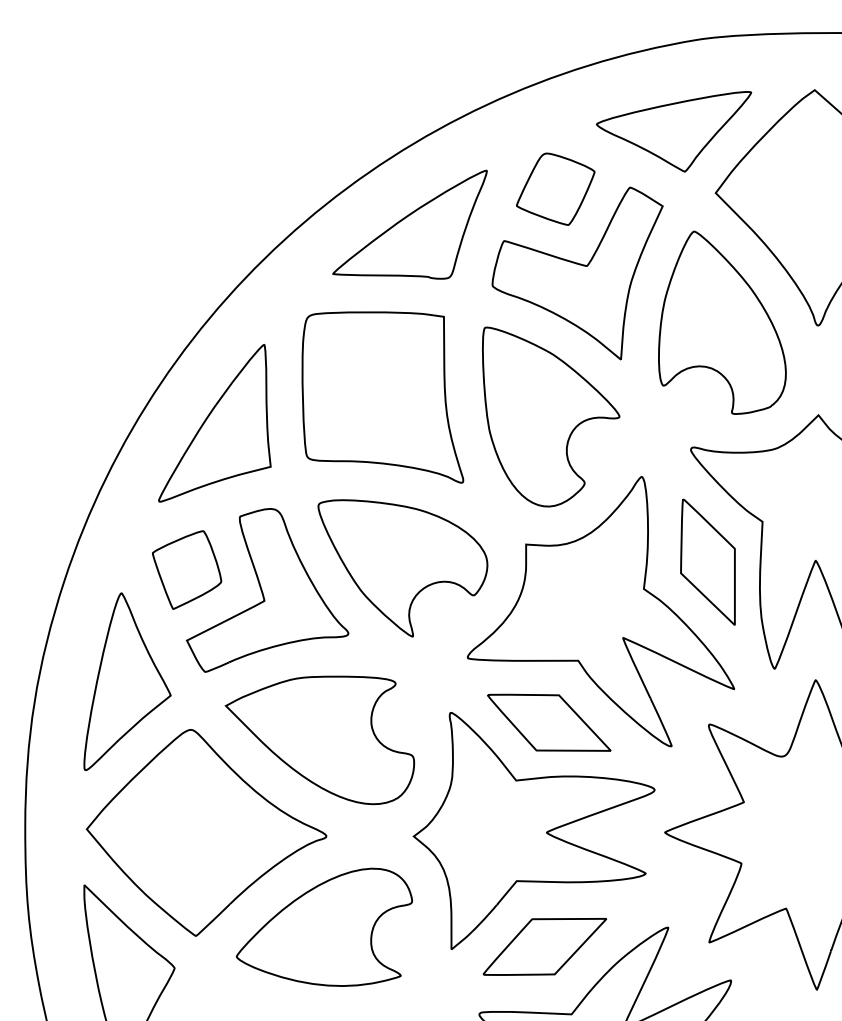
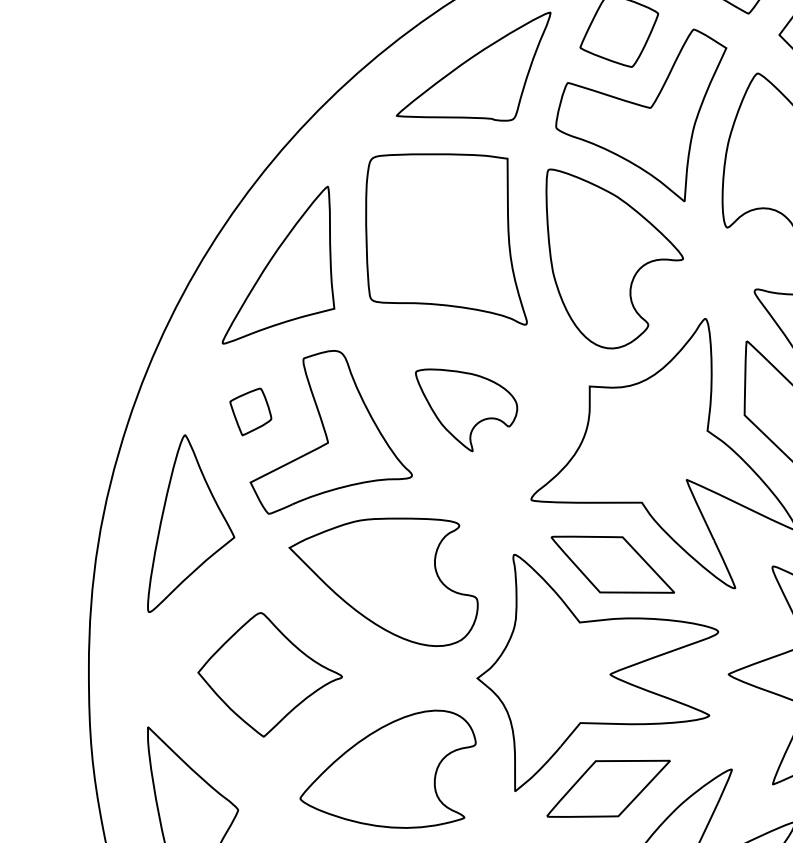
part: (402, 568) -> (466, 410), size x0.6
part: (187, 569) -> (251, 411), size x0.6
part: (206, 832) -> (270, 674), size x0.6

